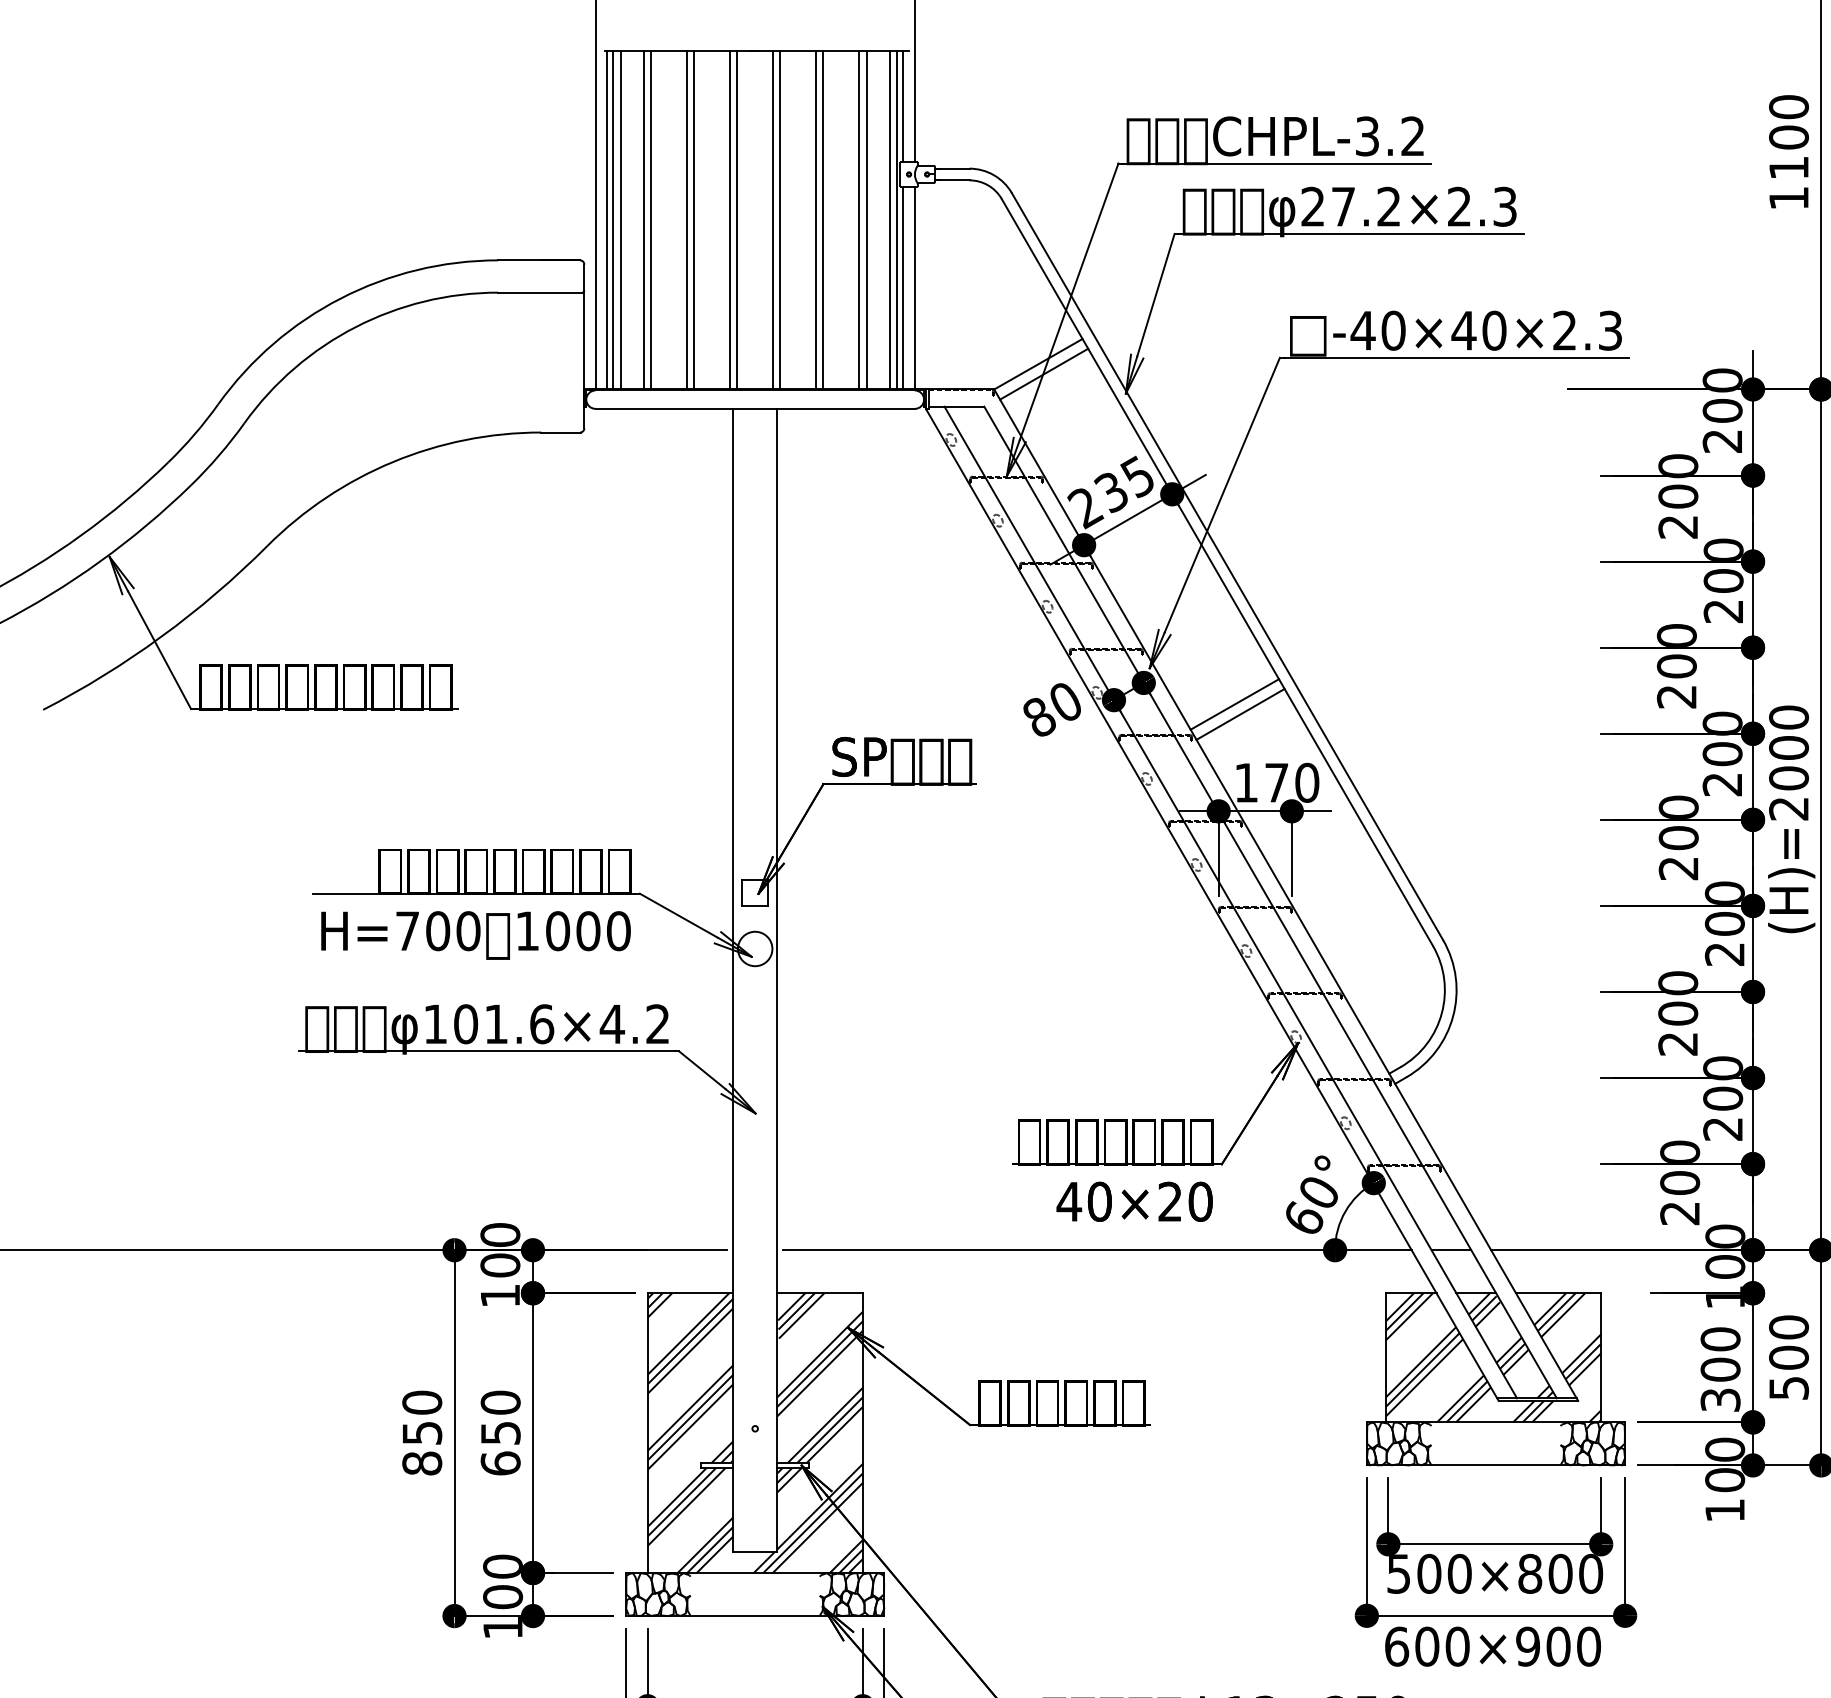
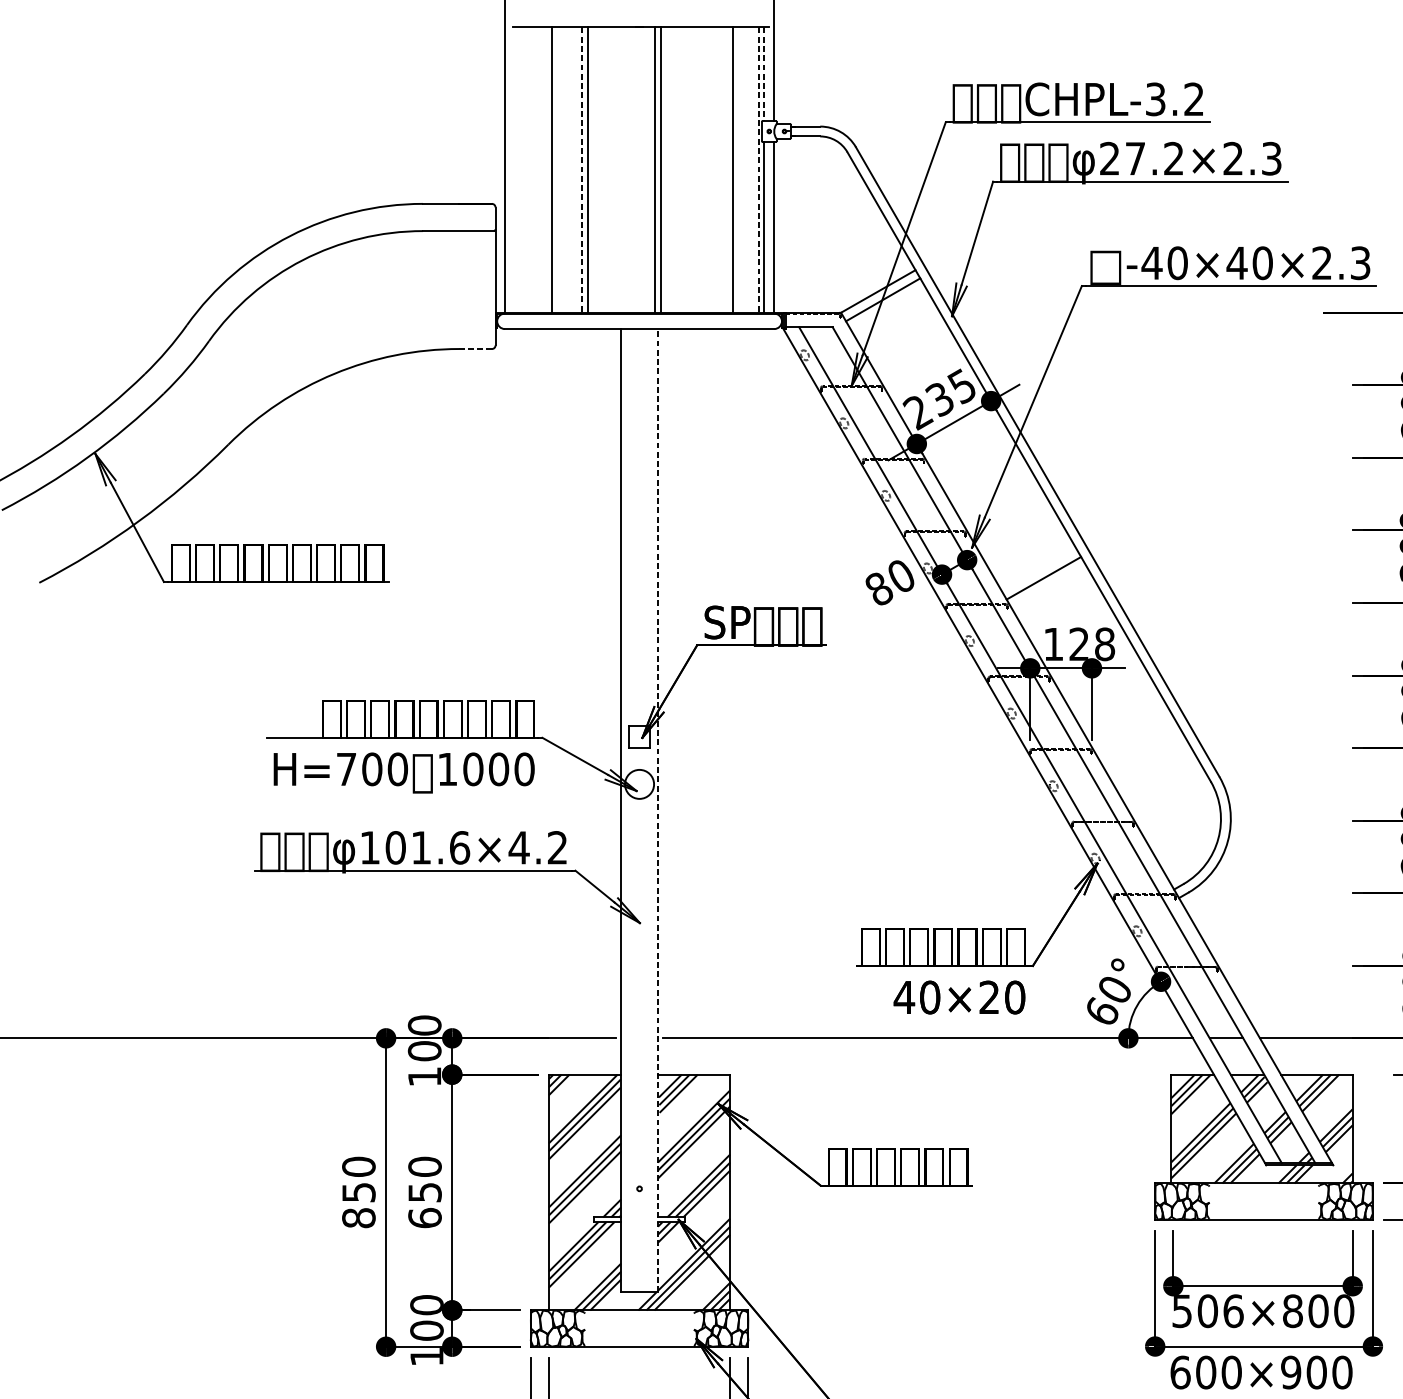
line: (903, 107) -> (764, 75), solid -> dashed
line: (607, 220) -> (515, 170), removed
line: (613, 220) -> (520, 170), removed
line: (620, 220) -> (526, 170), removed
line: (643, 220) -> (545, 170), removed
line: (686, 220) -> (581, 170), solid -> dashed
line: (729, 220) -> (617, 170), removed
line: (737, 220) -> (624, 170), removed
line: (816, 220) -> (691, 170), removed
line: (823, 220) -> (697, 170), removed
line: (859, 220) -> (727, 170), removed
line: (889, 220) -> (752, 170), removed
line: (896, 220) -> (758, 170), solid -> dashed
line: (560, 432) -> (475, 348), solid -> dashed
line: (1240, 713) -> (1048, 585), removed
text: (1292, 782) -> (1092, 644), 170 -> 128
line: (777, 979) -> (658, 810), solid -> dashed
text: (1459, 1573) -> (1233, 1310), 500×800 -> 506×800

